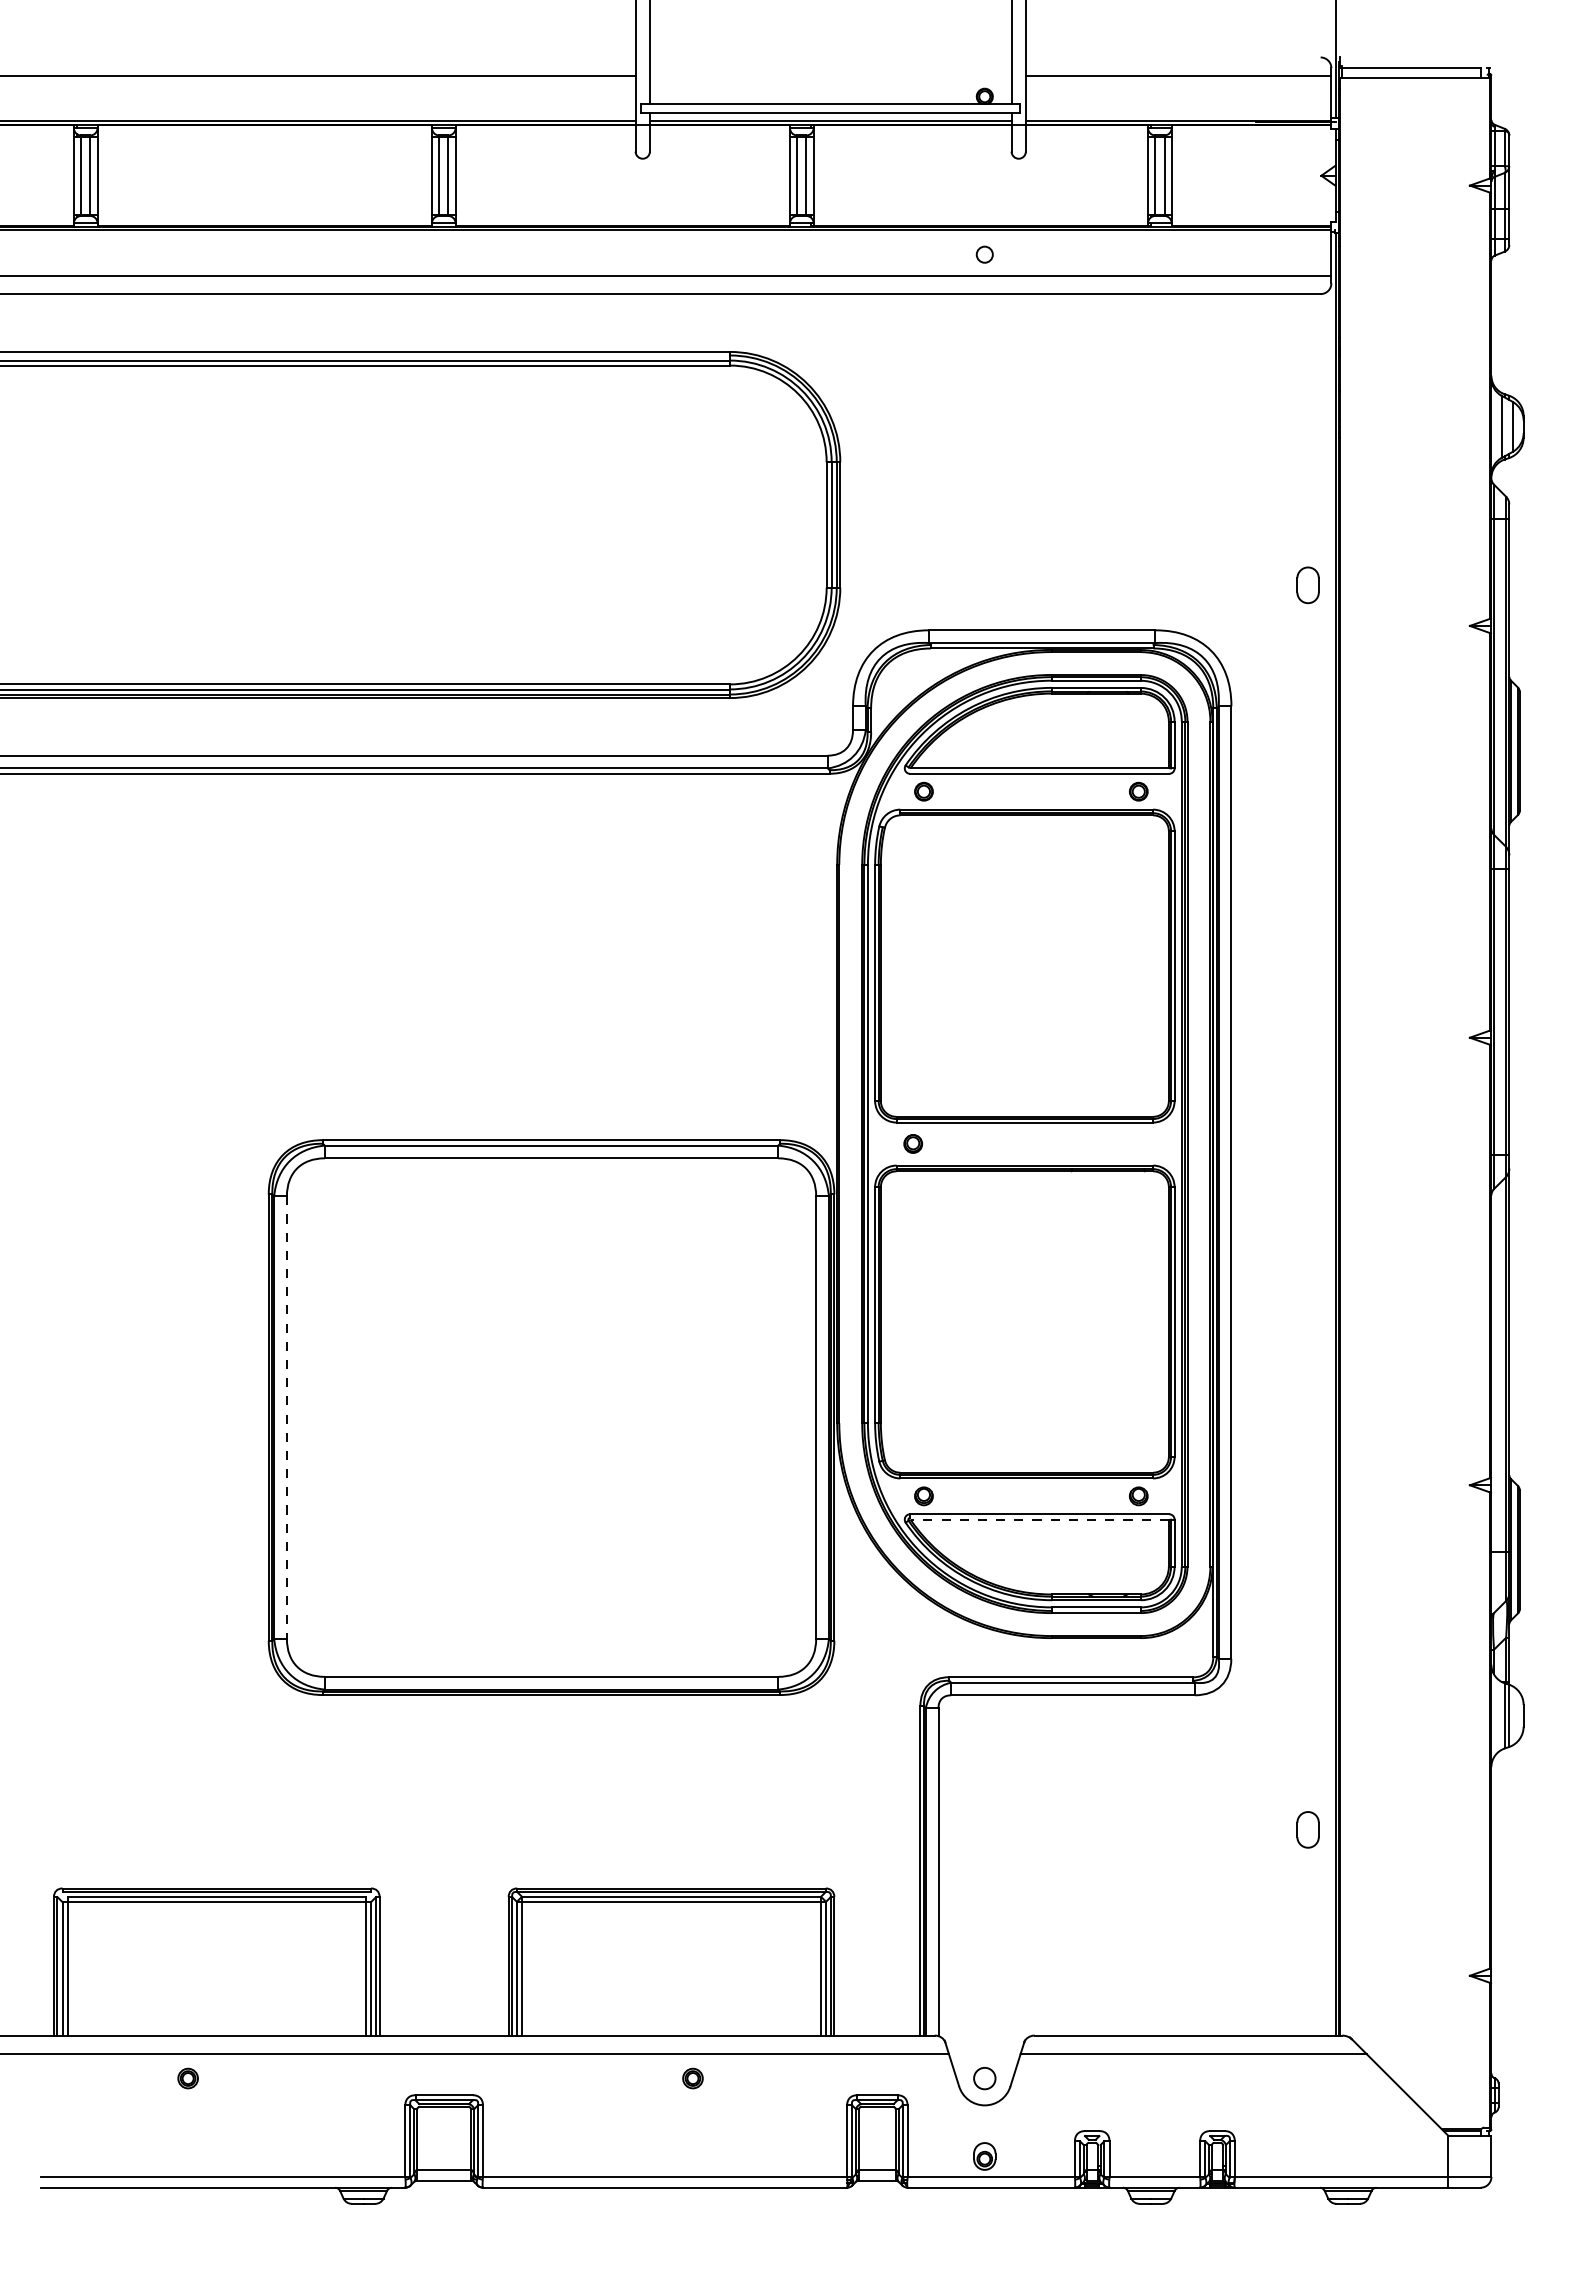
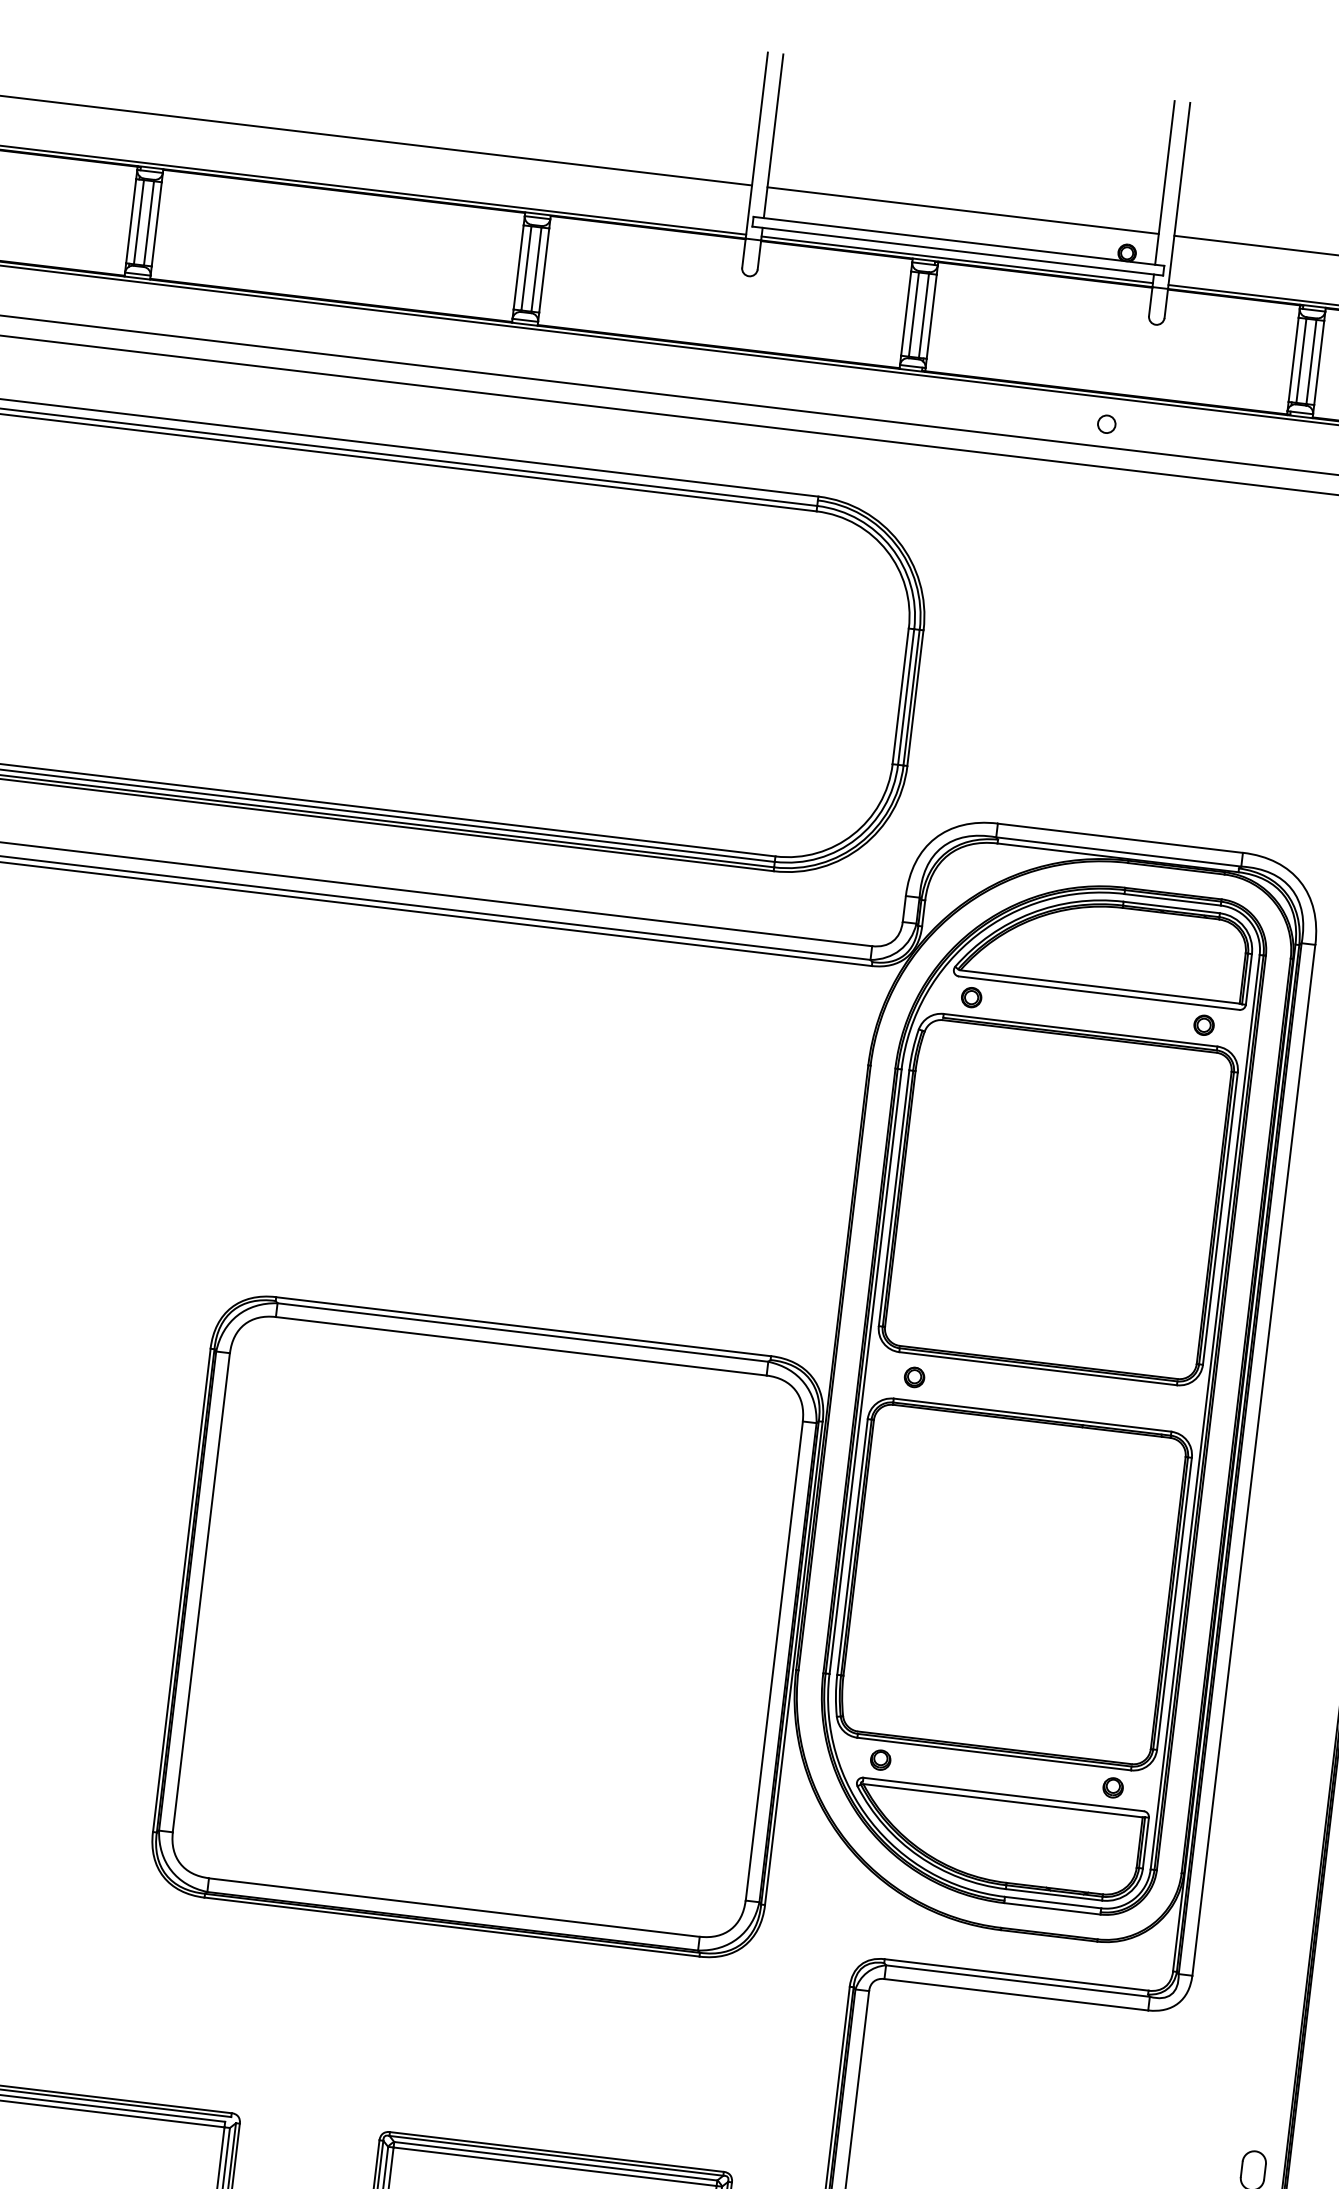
line: (830, 75) -> (962, 210), added
line: (286, 1418) -> (200, 1593), dashed -> solid
line: (1039, 1520) -> (1002, 1801), dashed -> solid

